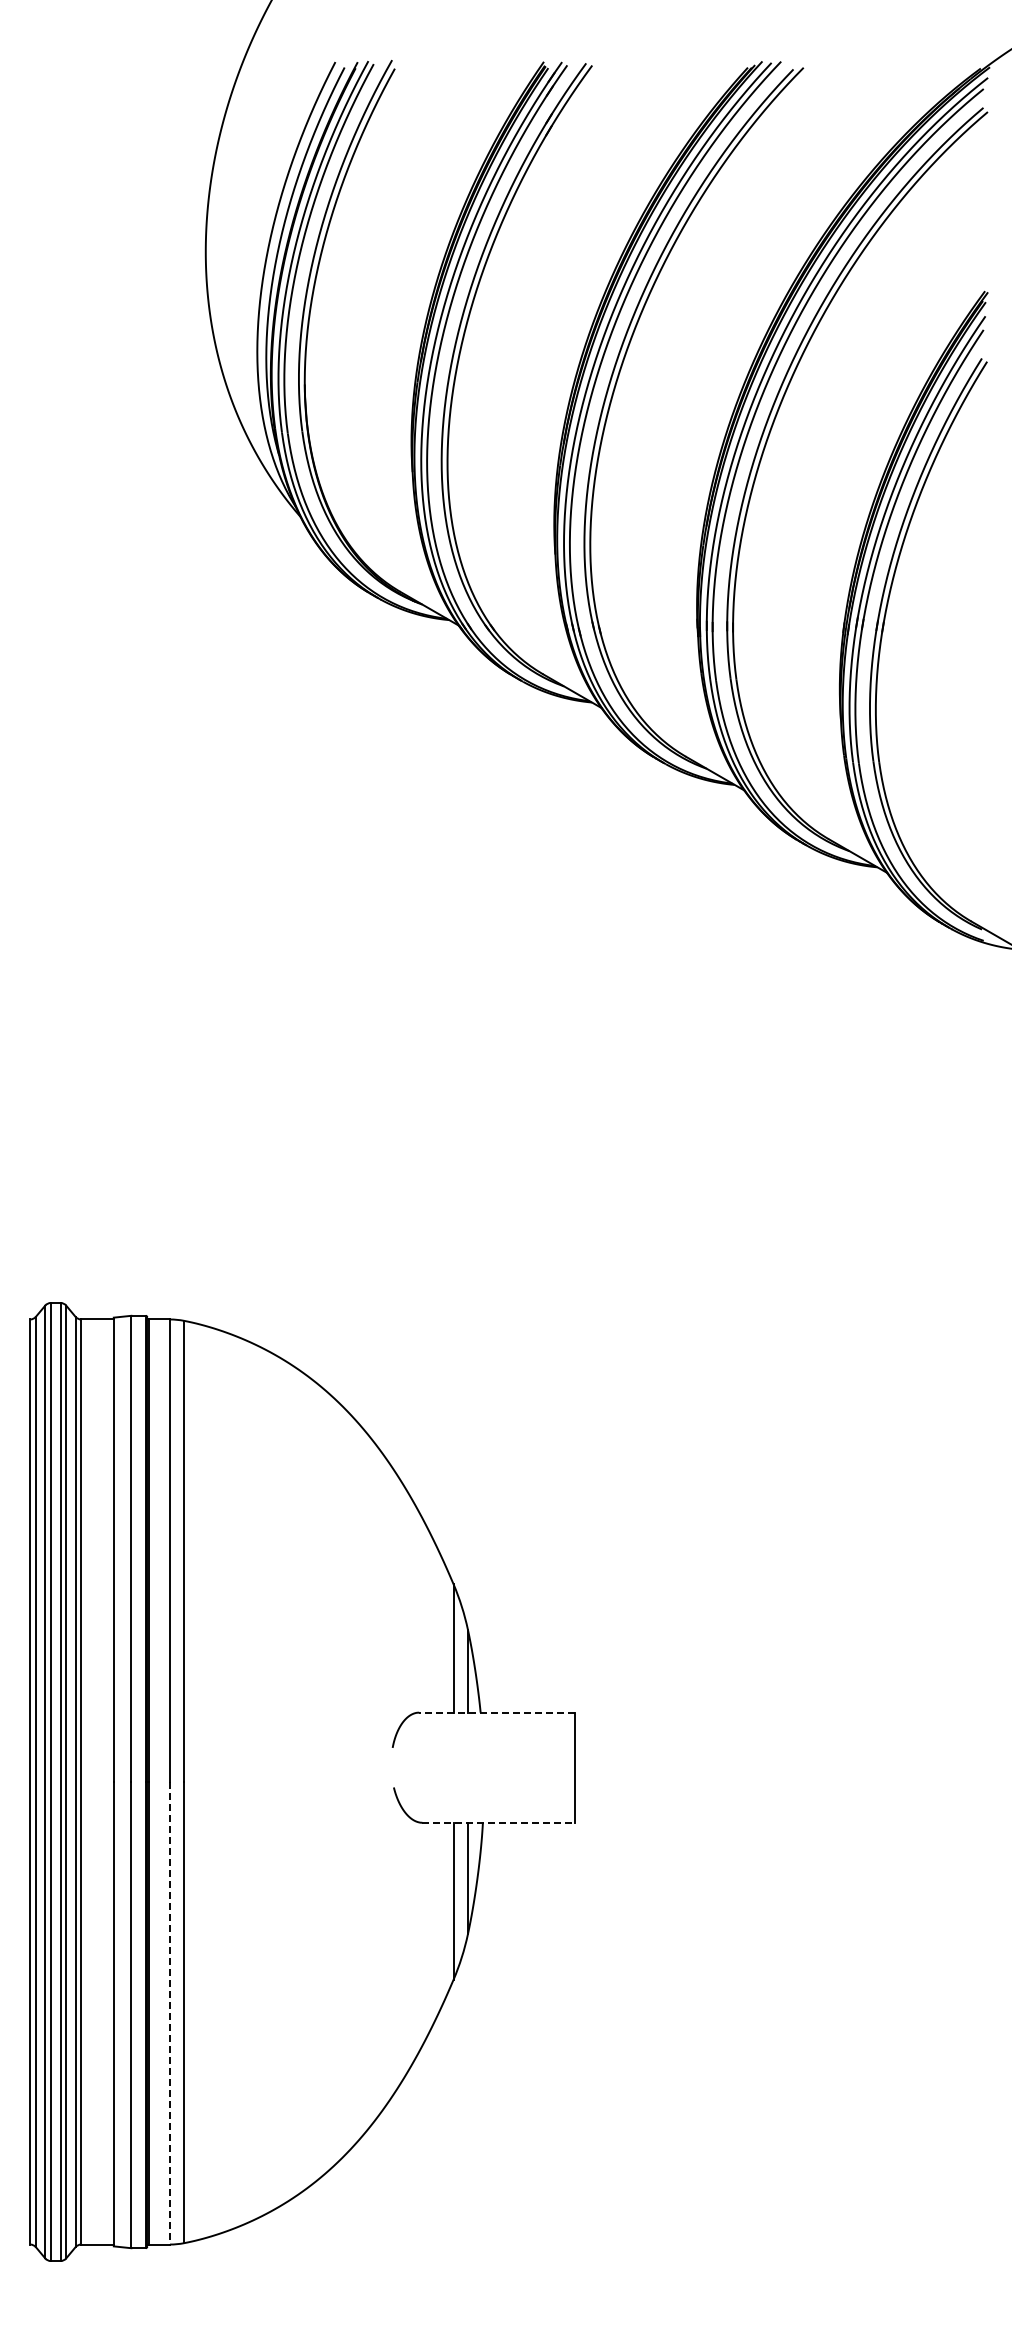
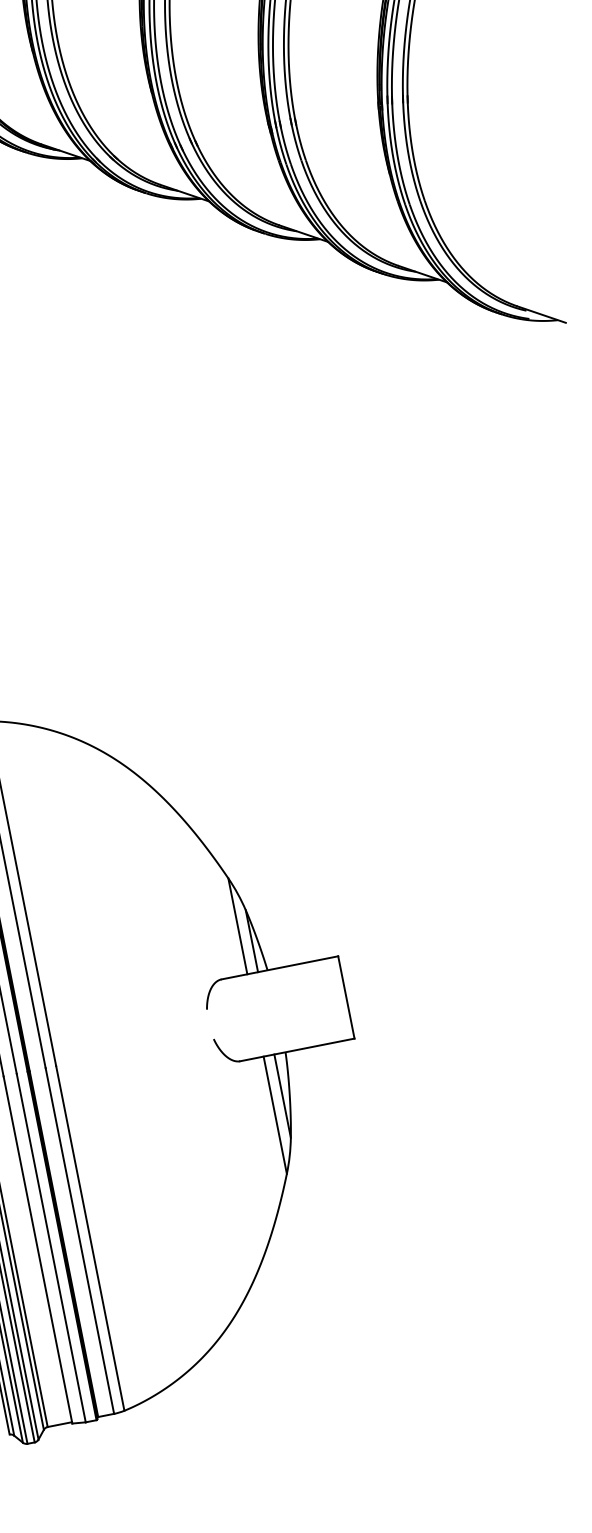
line: (497, 1712) -> (280, 967), dashed -> solid
line: (498, 1822) -> (297, 1049), dashed -> solid
line: (170, 2013) -> (80, 1241), dashed -> solid

